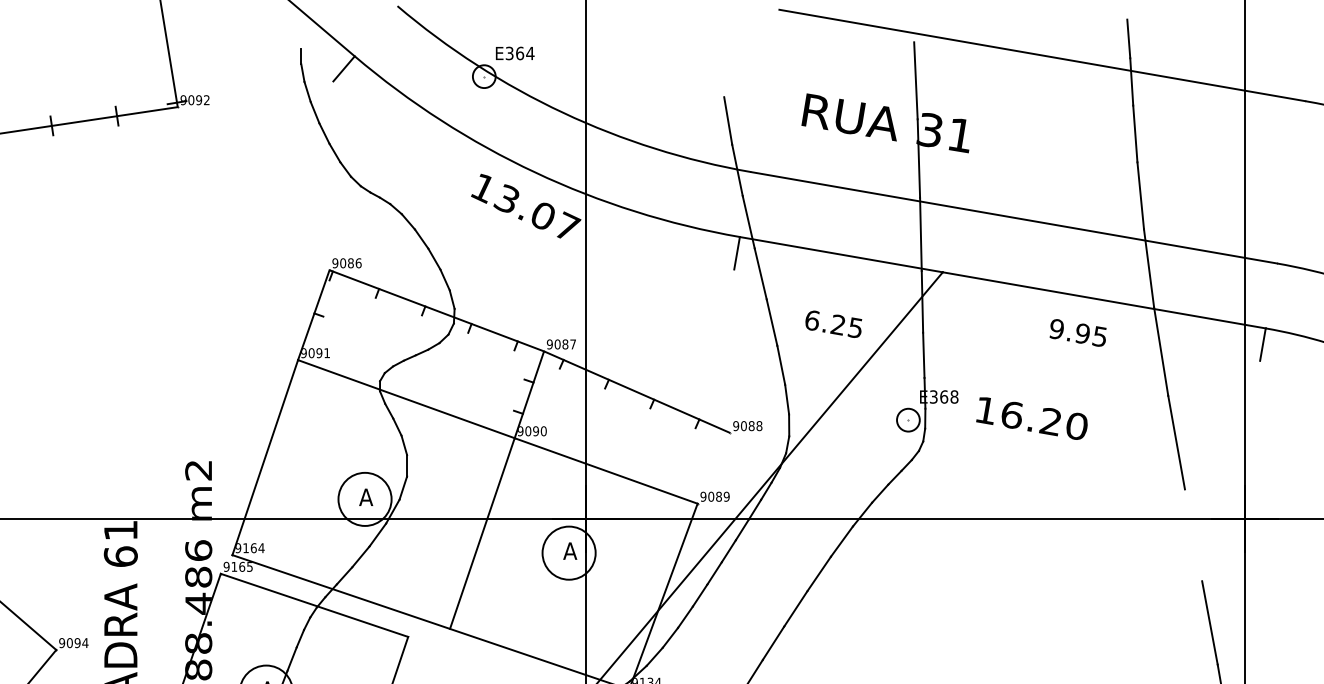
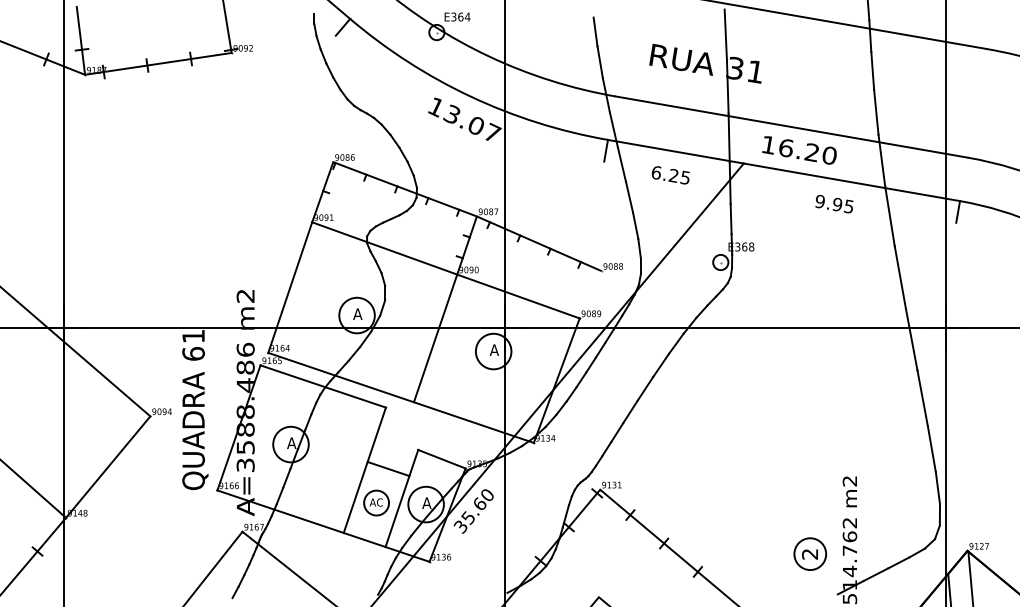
line: (721, 75) -> (595, 31), added
text: (833, 324) -> (670, 175), moved
text: (1031, 418) -> (799, 150), moved
line: (1193, 535) -> (911, 339), added

